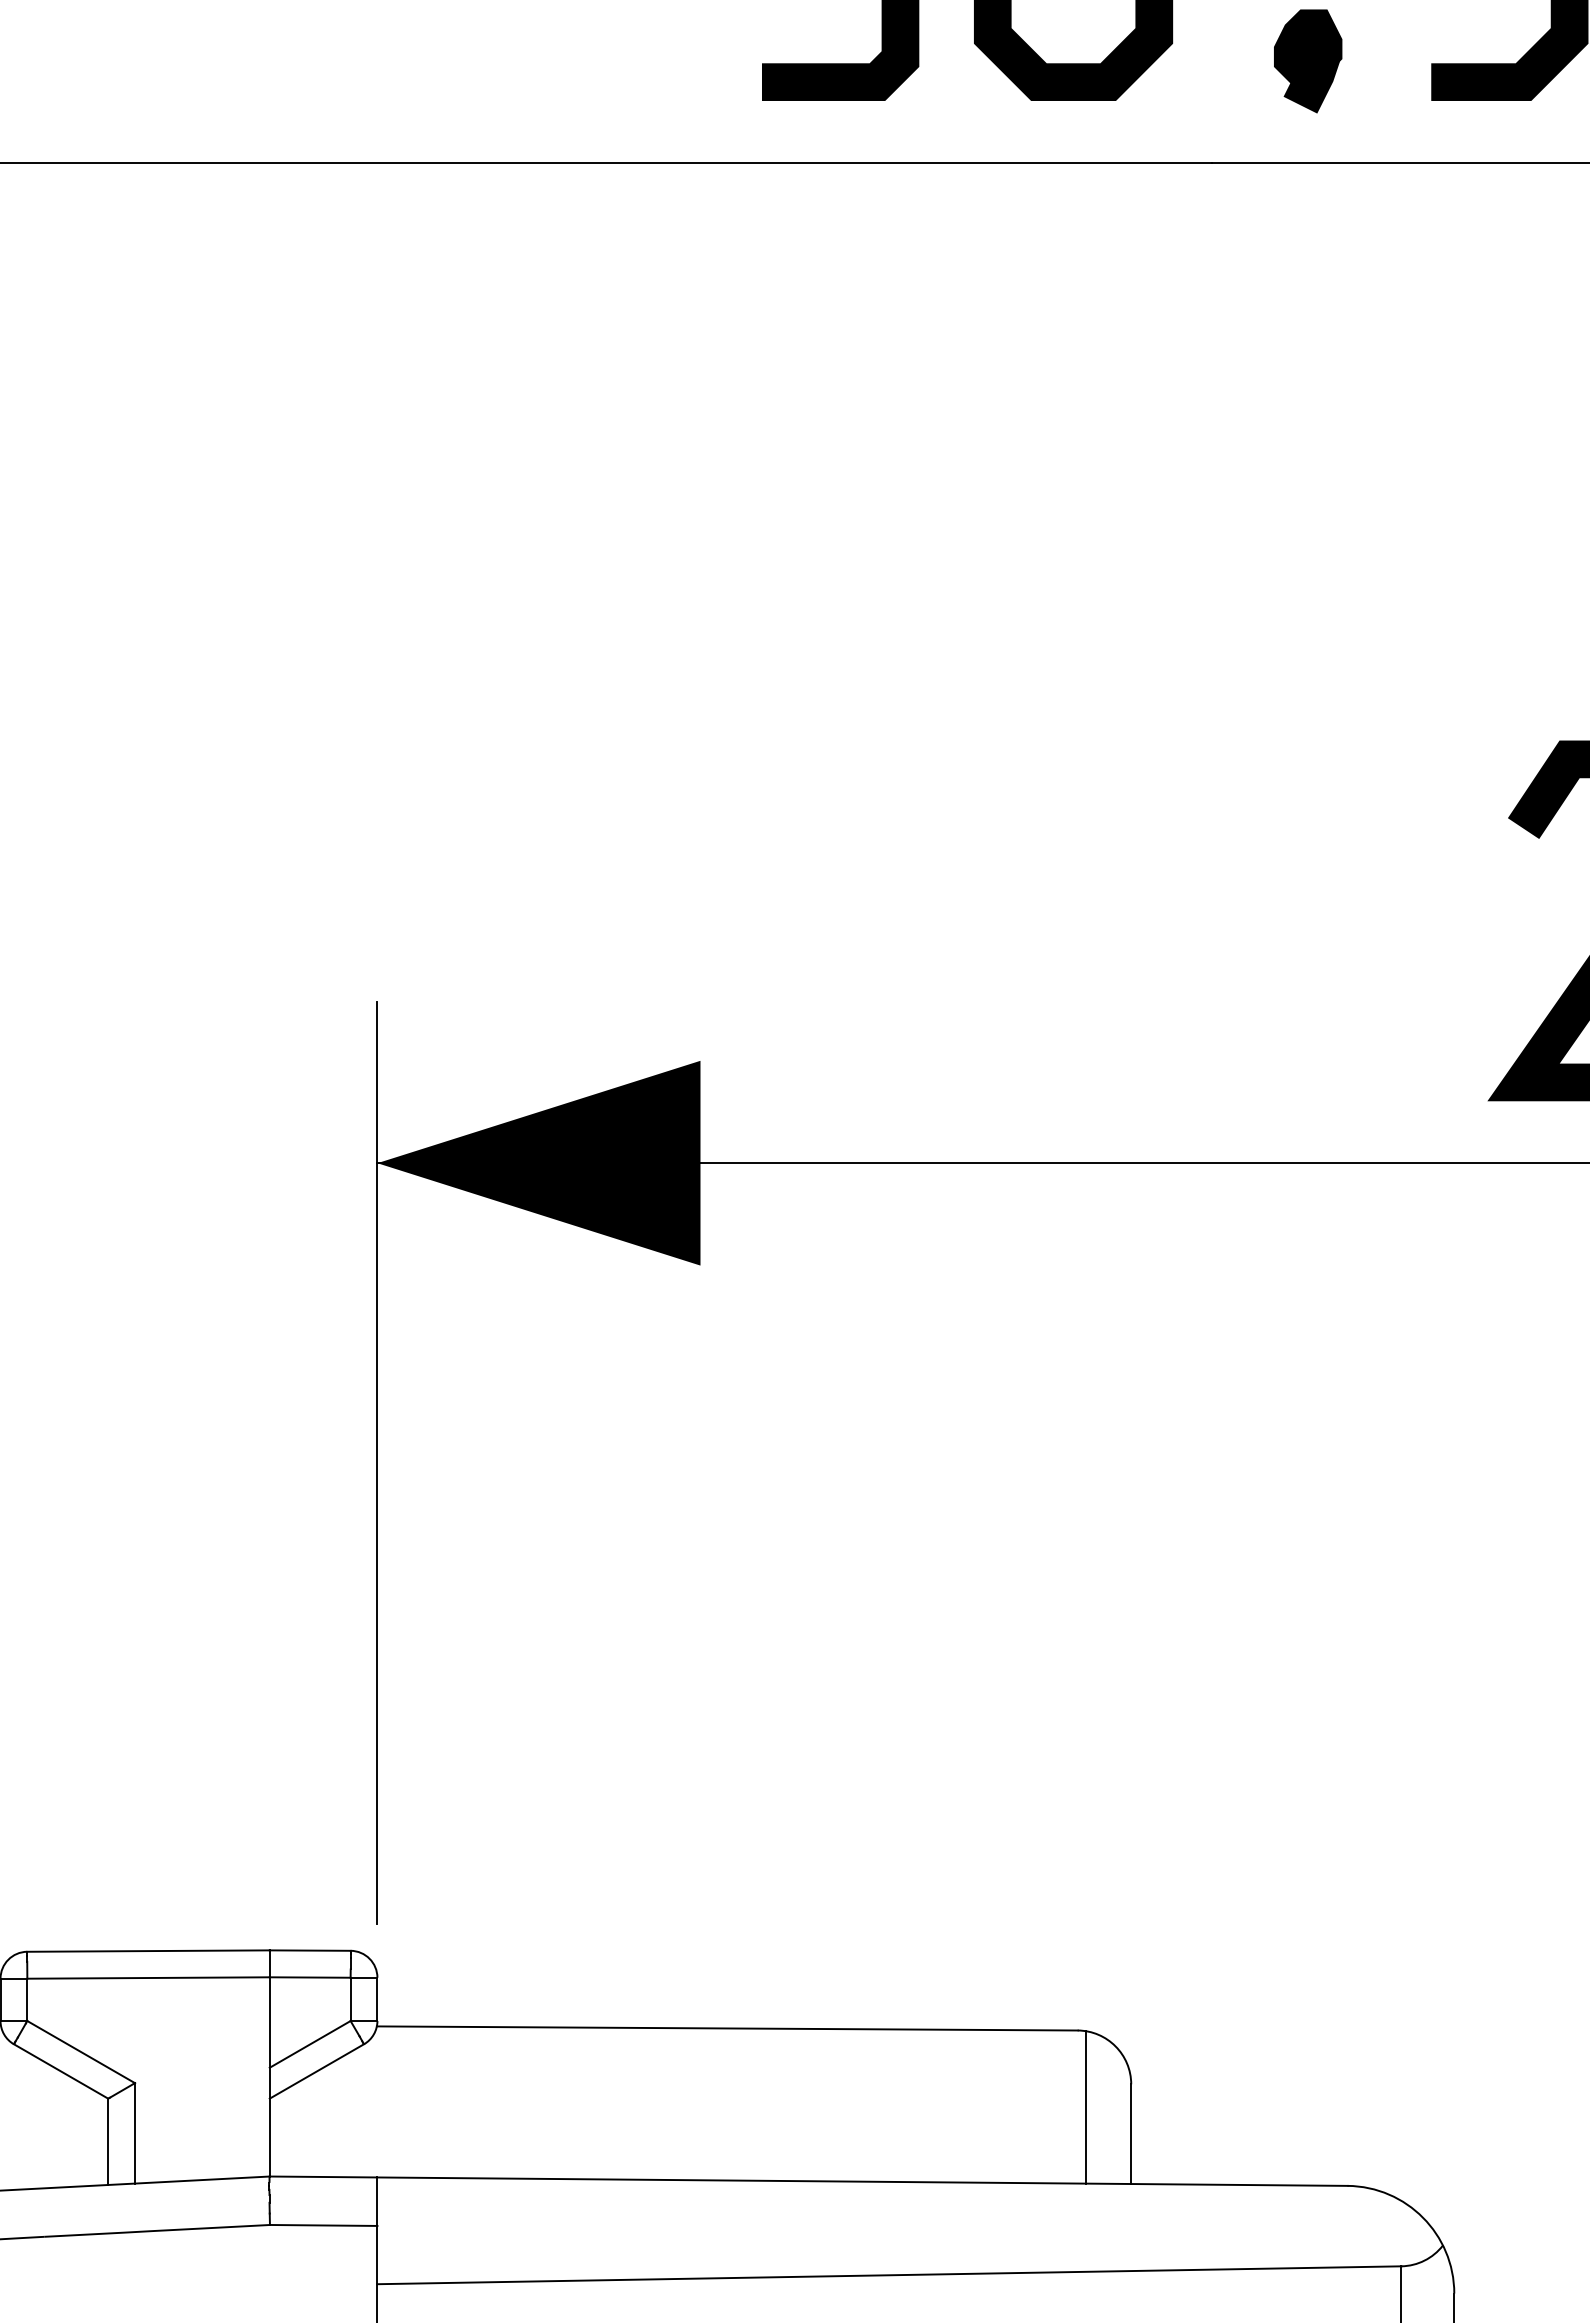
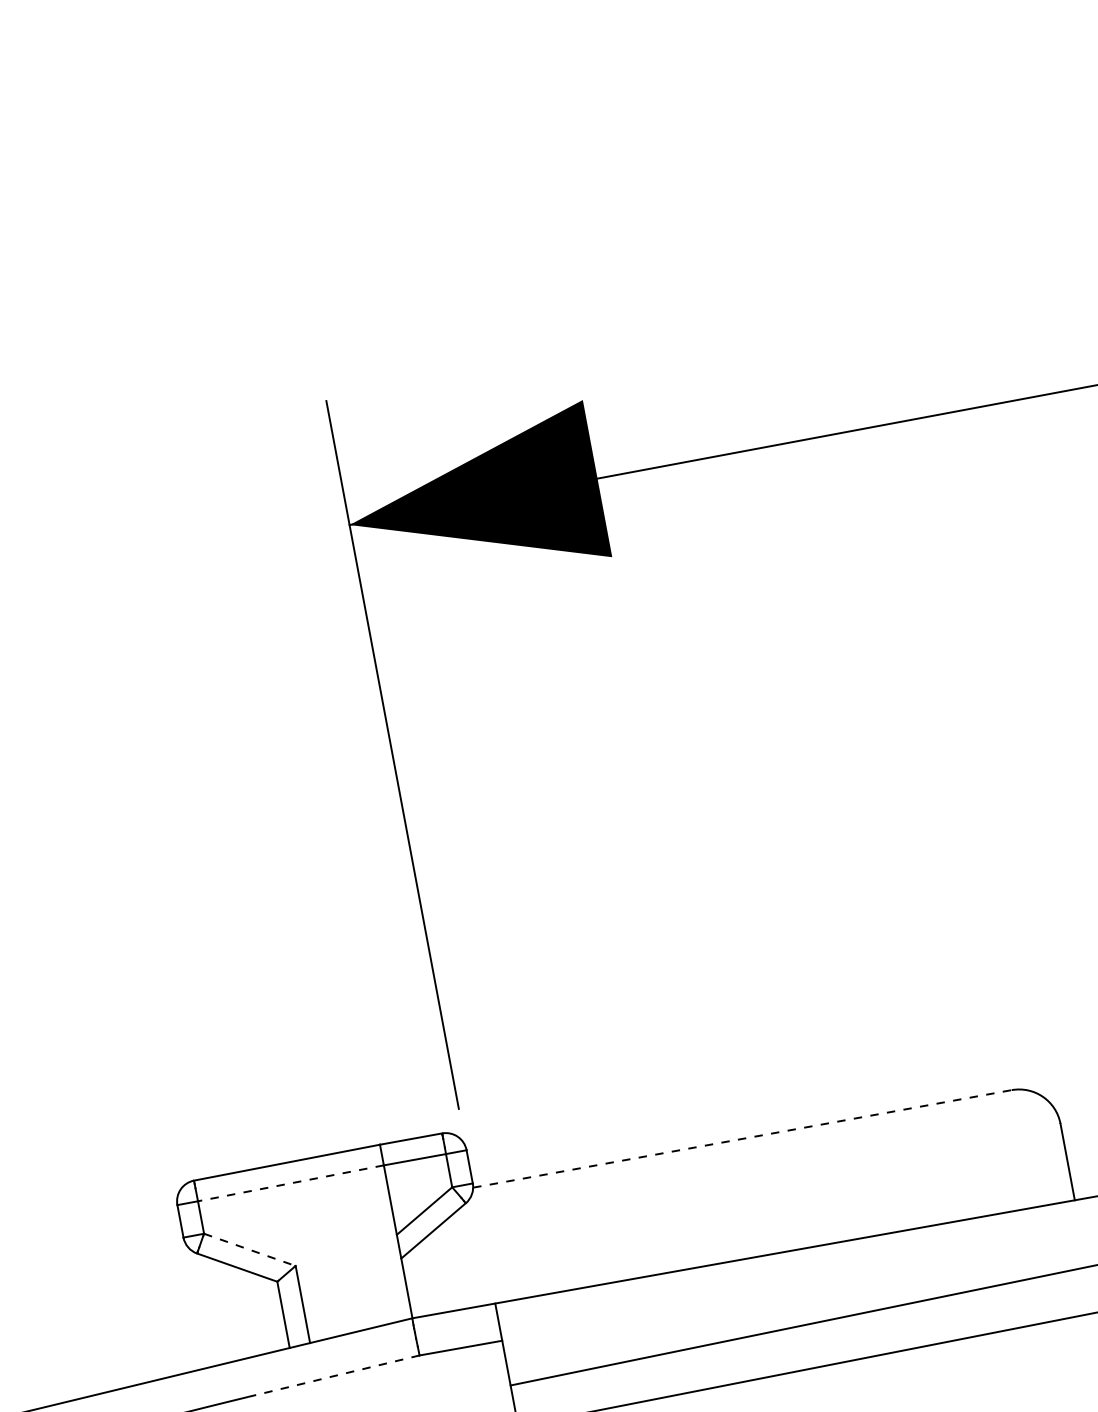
line: (148, 1978) -> (290, 1183), solid -> dashed
line: (727, 2028) -> (742, 1138), solid -> dashed
line: (81, 2052) -> (250, 1250), solid -> dashed
line: (1086, 2107) -> (1029, 1147), removed
line: (155, 2230) -> (332, 1376), solid -> dashed

